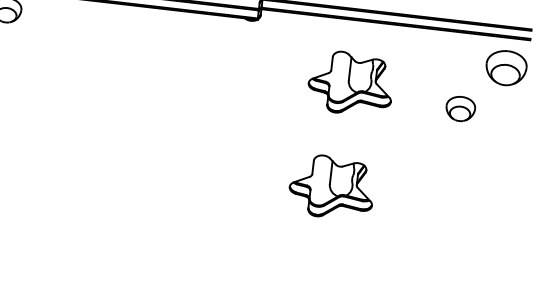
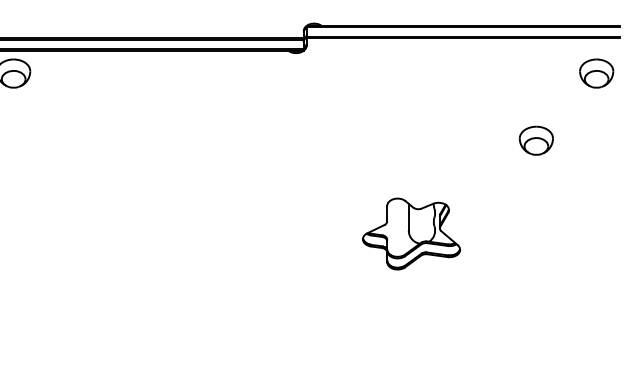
part: (506, 68) -> (596, 73), size x0.71
part: (350, 83) -> (419, 111), removed
part: (459, 108) -> (535, 140), moved

